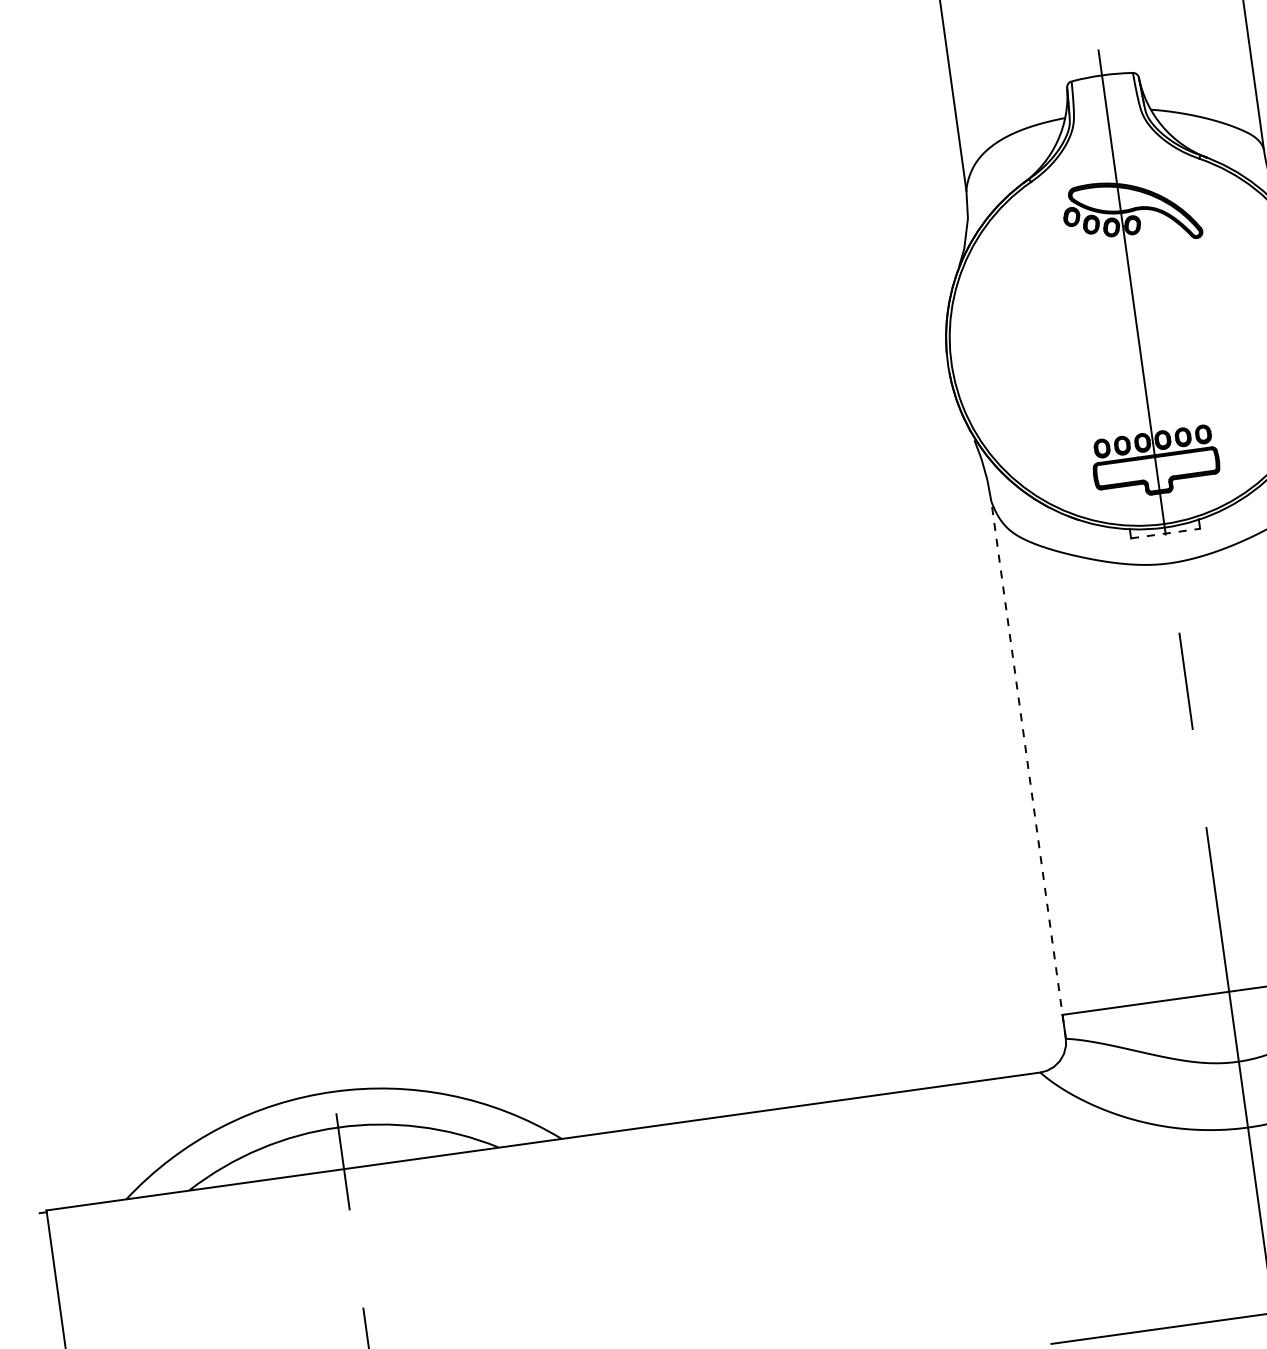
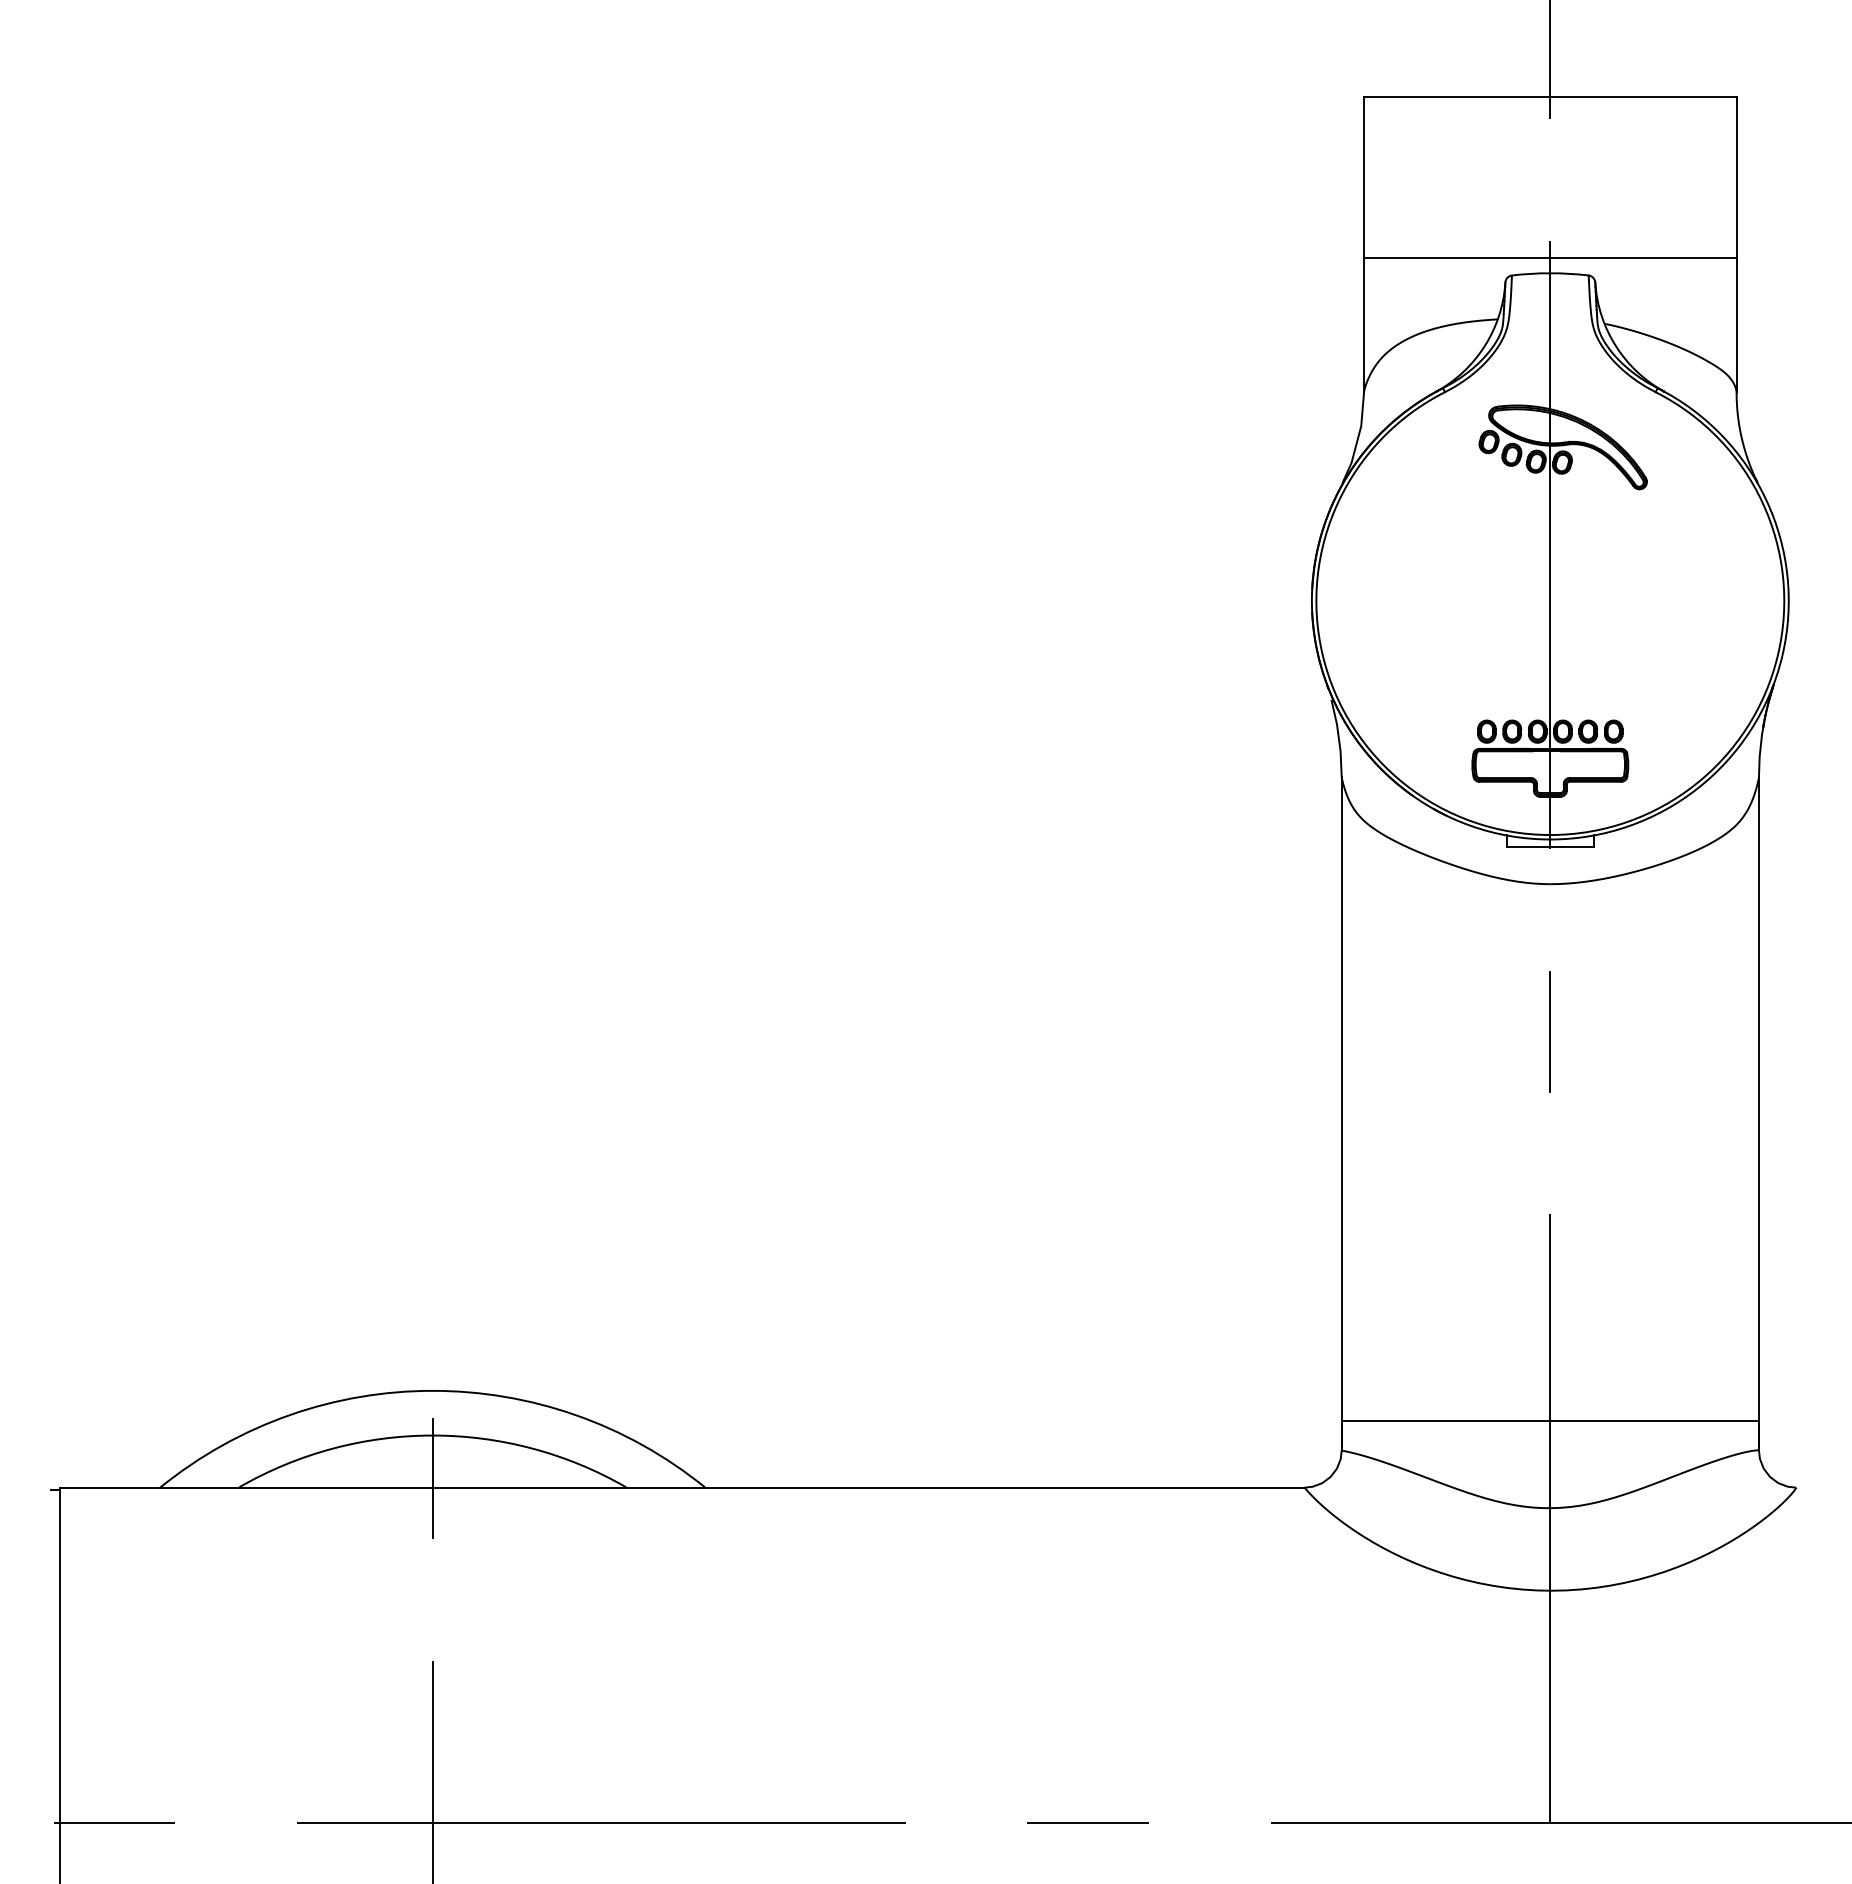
line: (1100, 63) -> (1550, 258), added
line: (1165, 533) -> (1550, 846), dashed -> solid
line: (1028, 769) -> (1341, 1113), dashed -> solid

